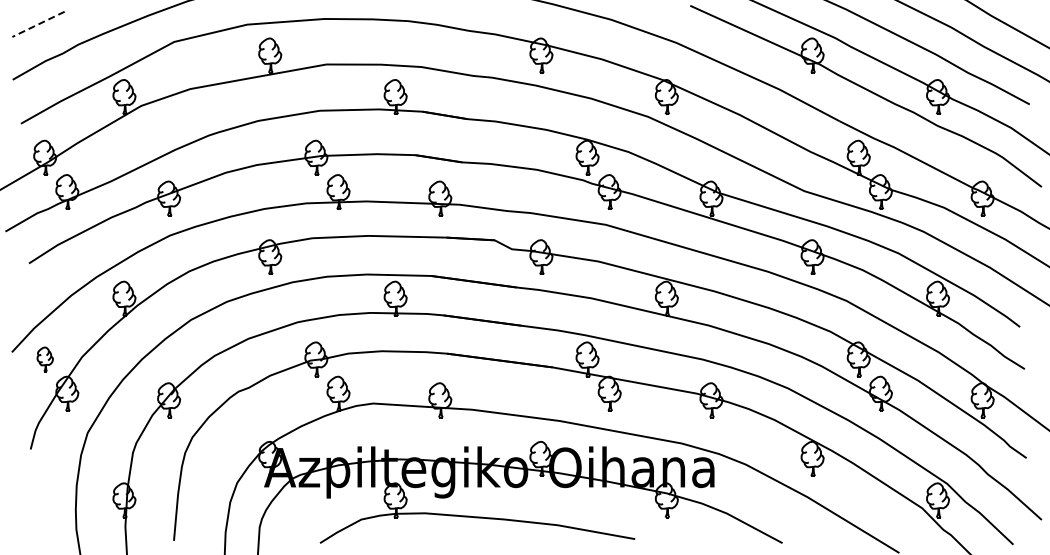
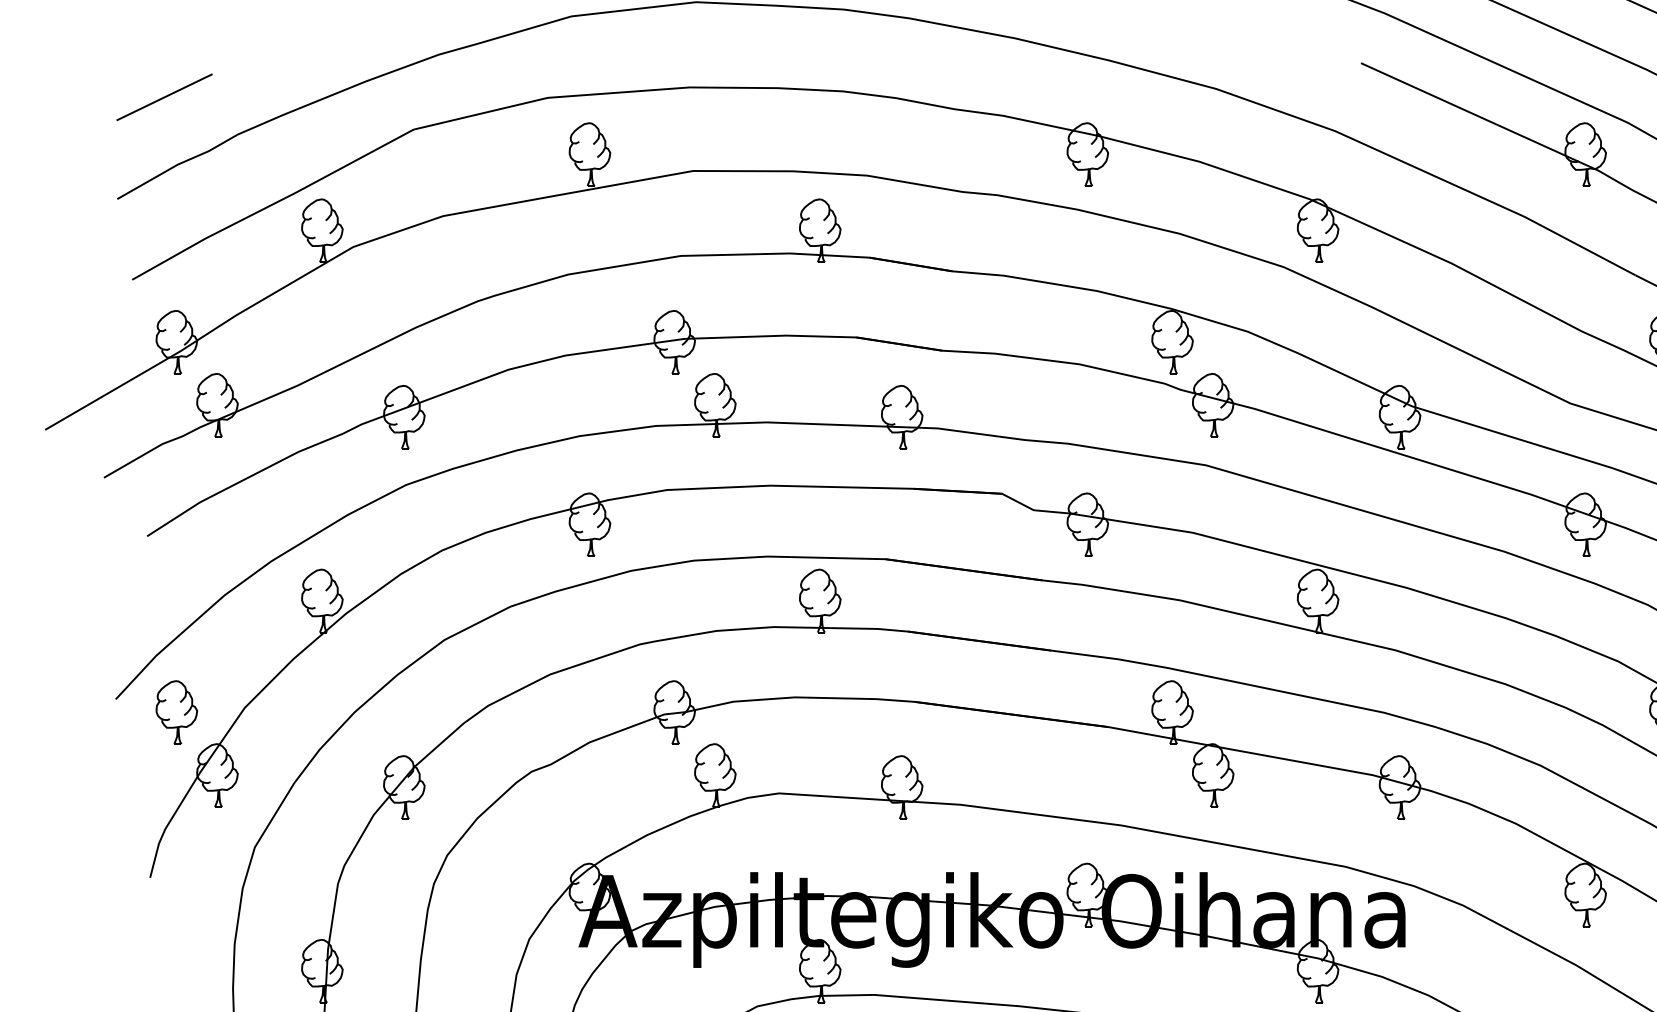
line: (38, 24) -> (164, 97), dashed -> solid
part: (45, 359) -> (177, 712), size x1.43

